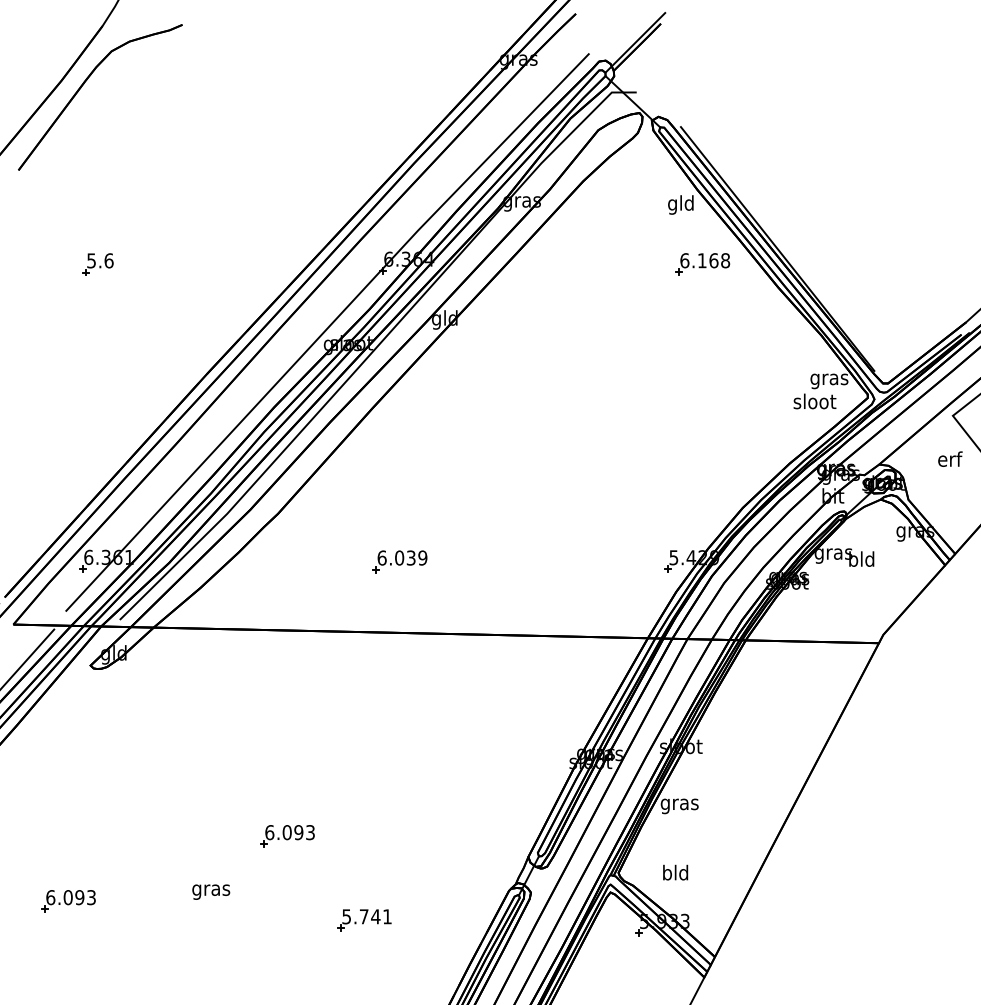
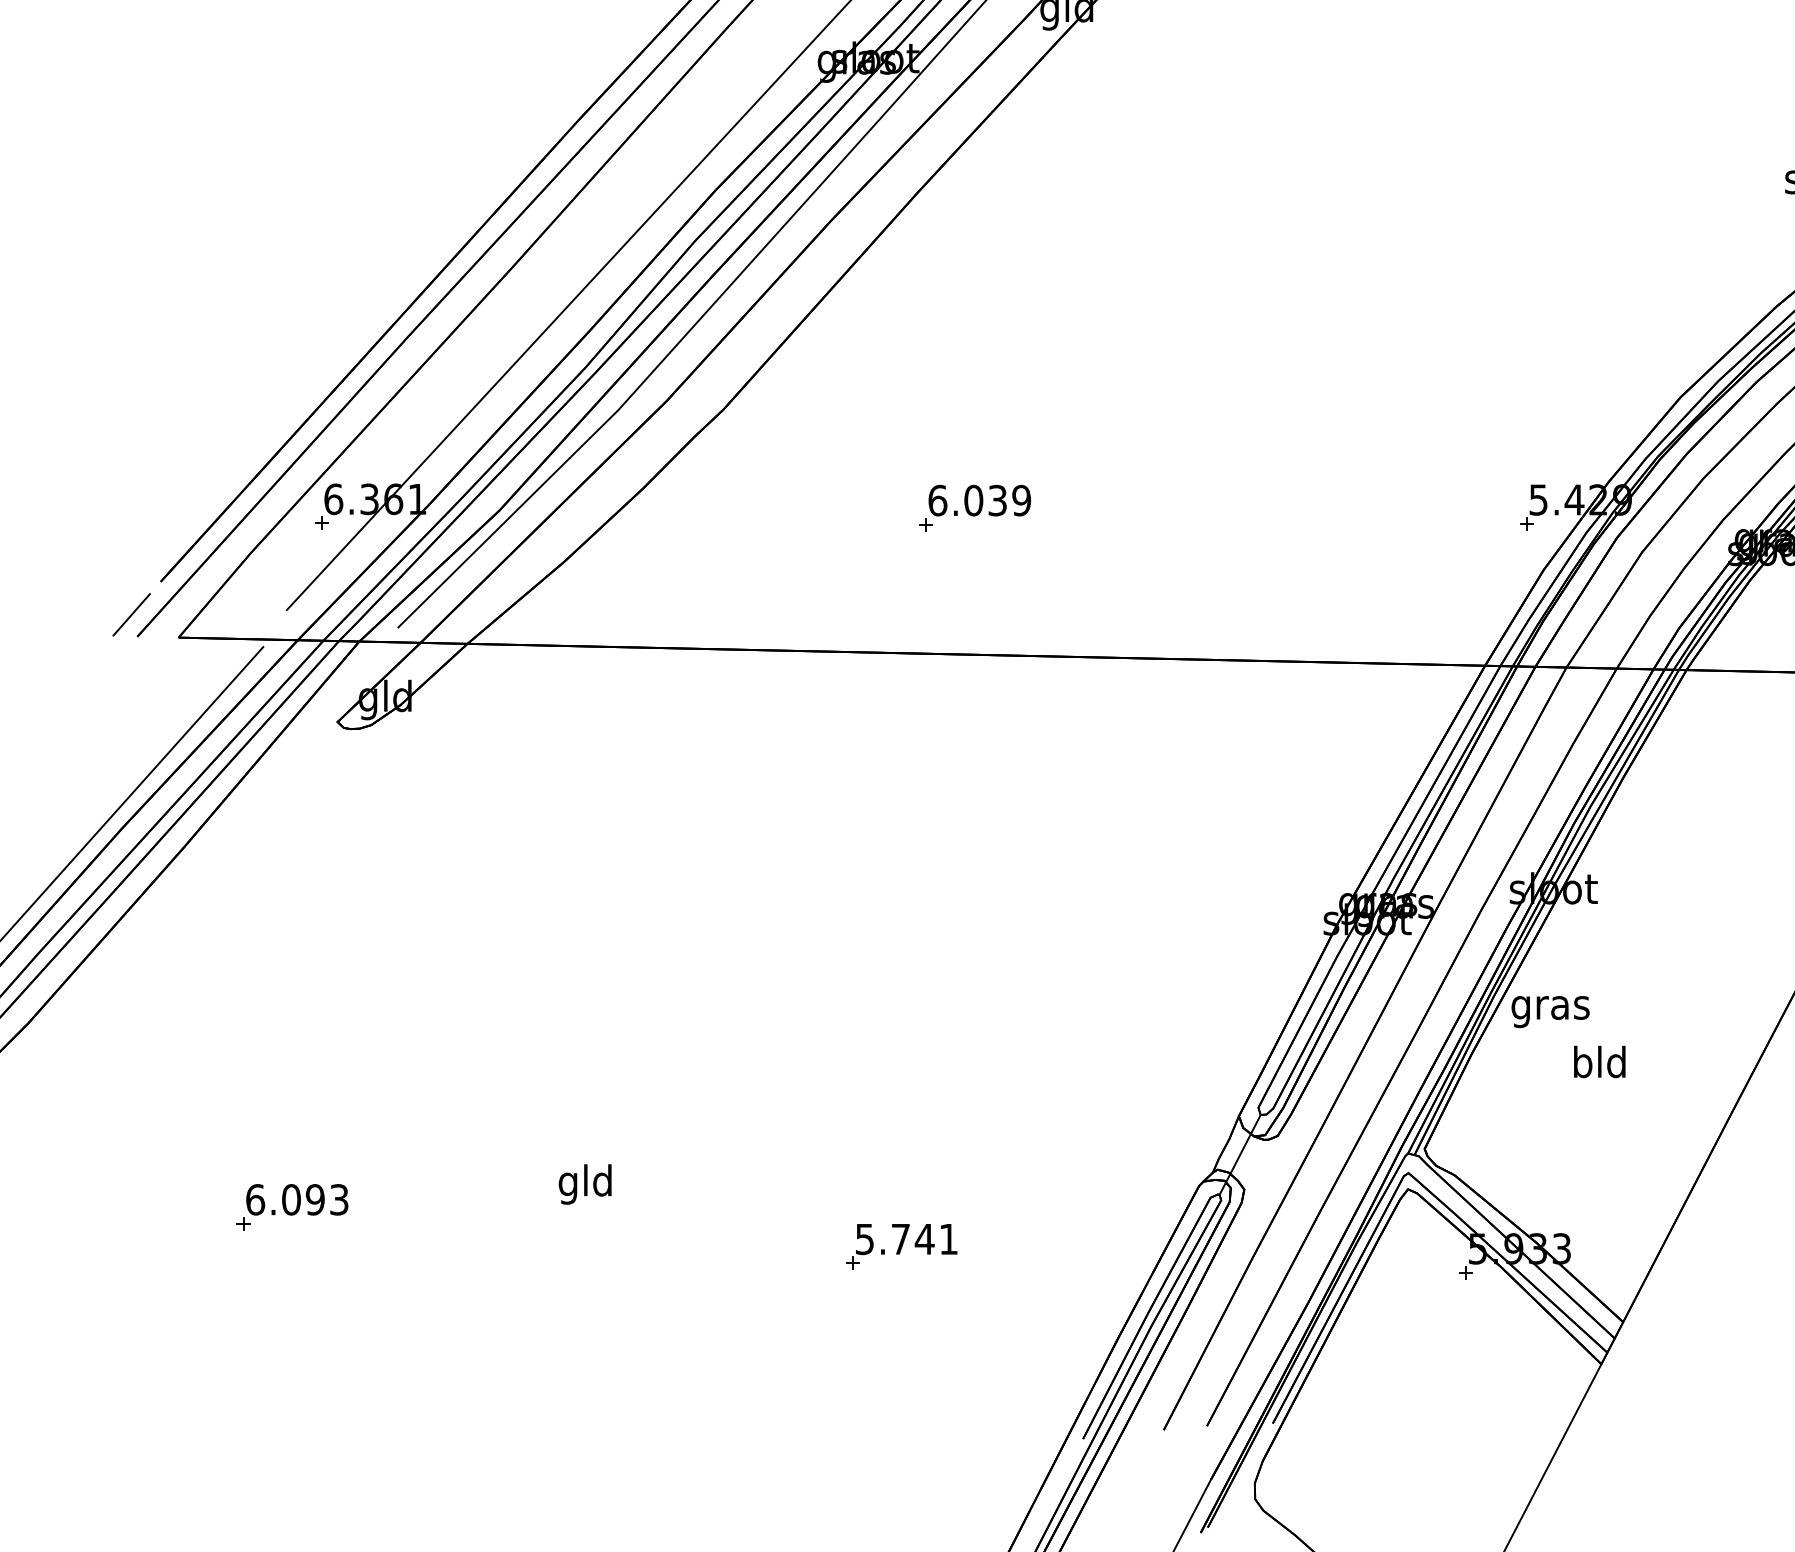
part: (287, 836) -> (742, 1073), removed
text: (675, 872) -> (1599, 1061), moved
text: (211, 889) -> (586, 1183), gras -> gld

